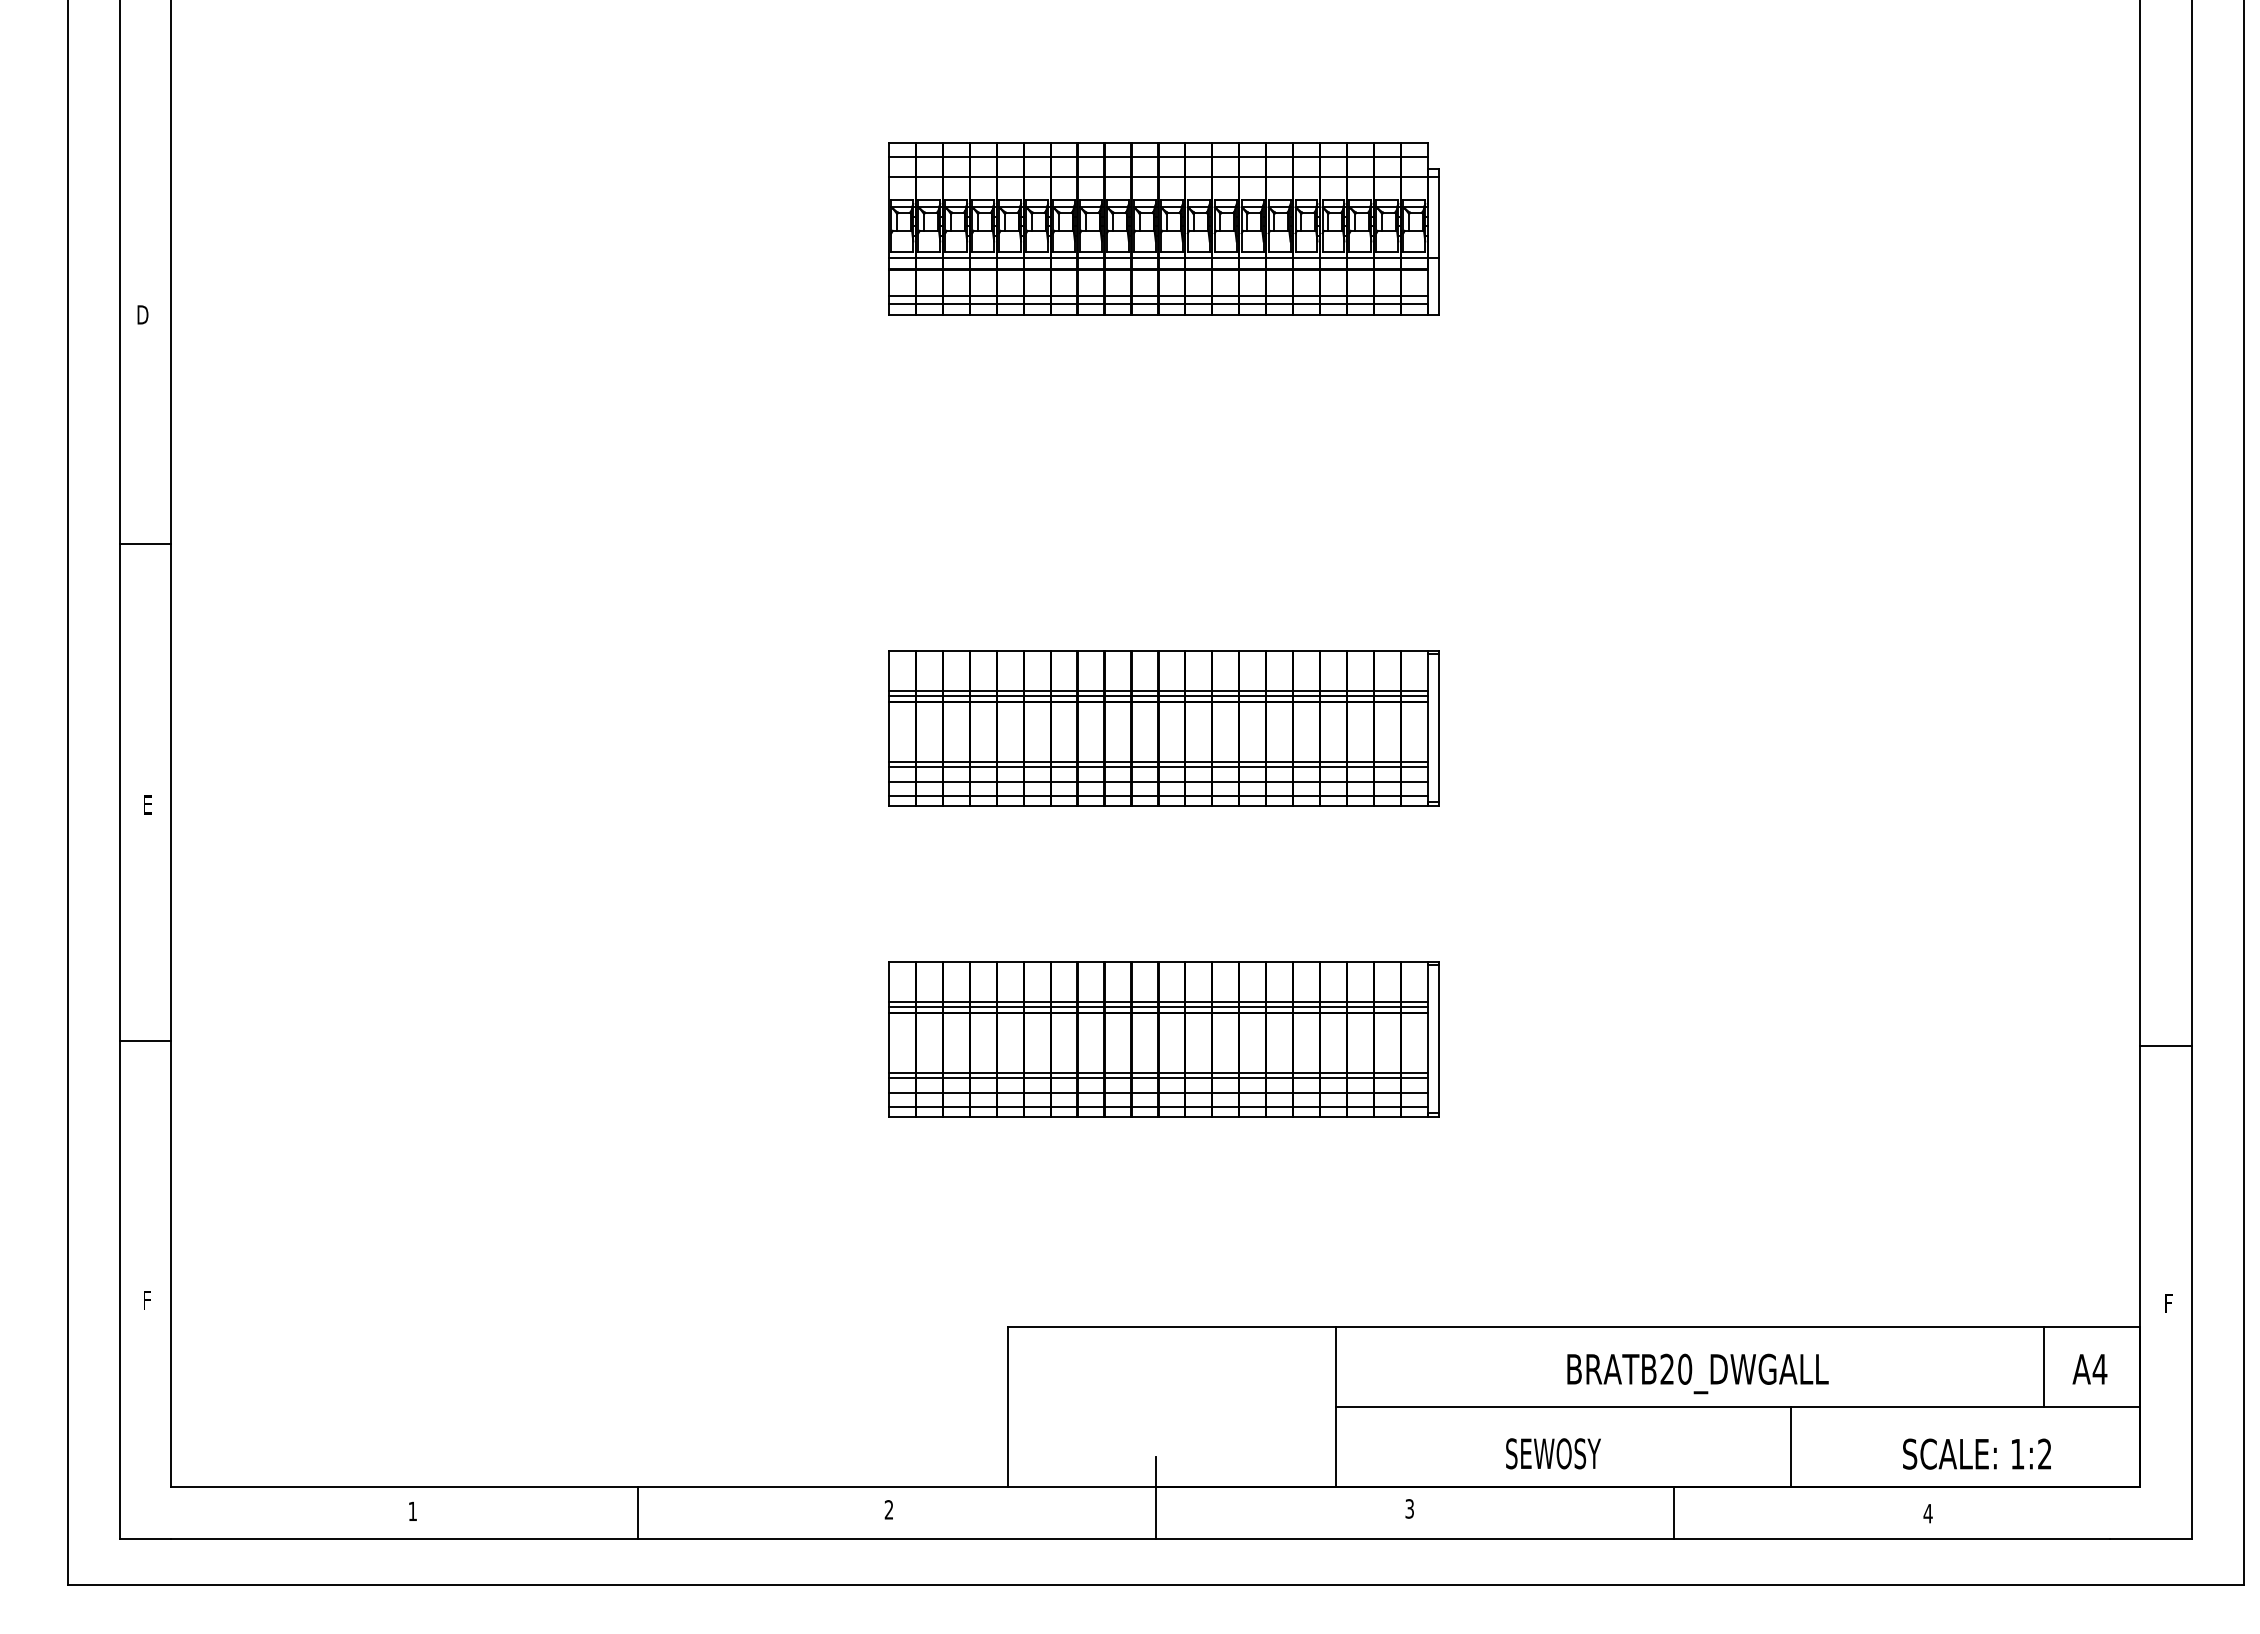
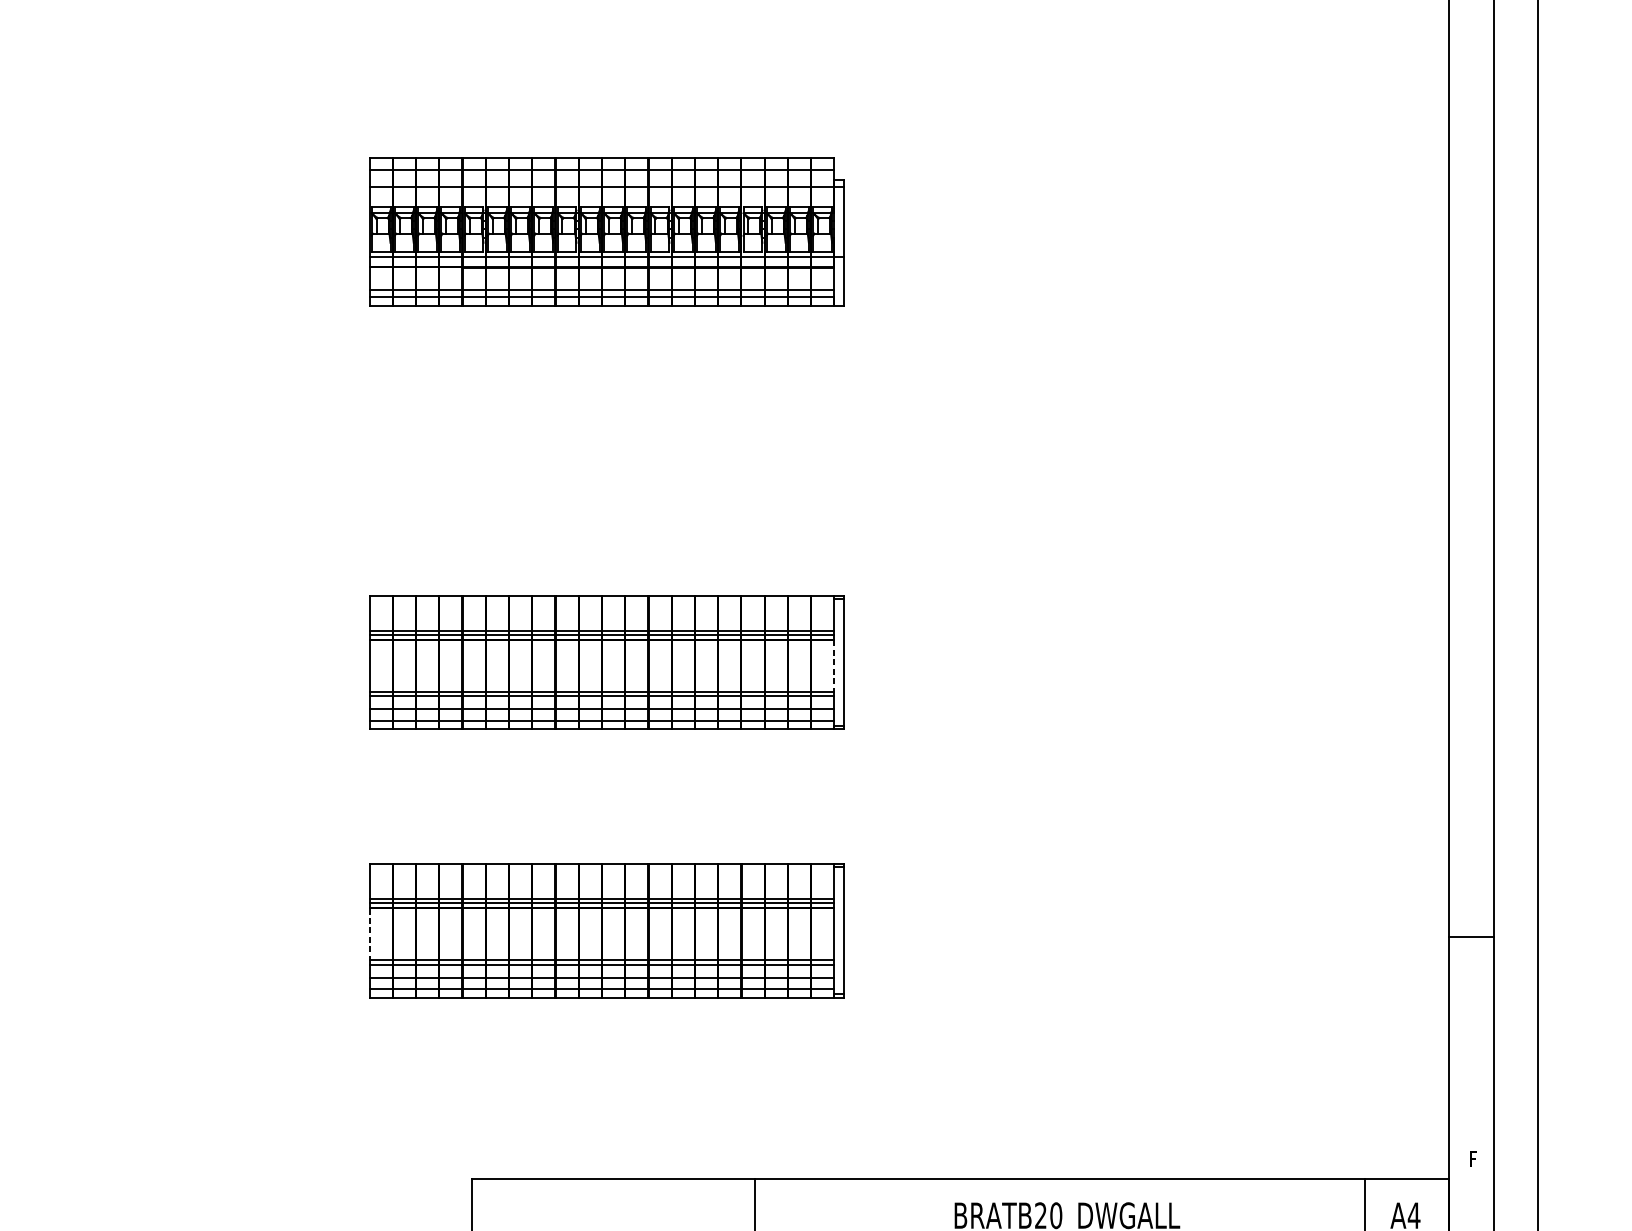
line: (1427, 732) -> (834, 666), solid -> dashed
line: (889, 1043) -> (369, 934), solid -> dashed

